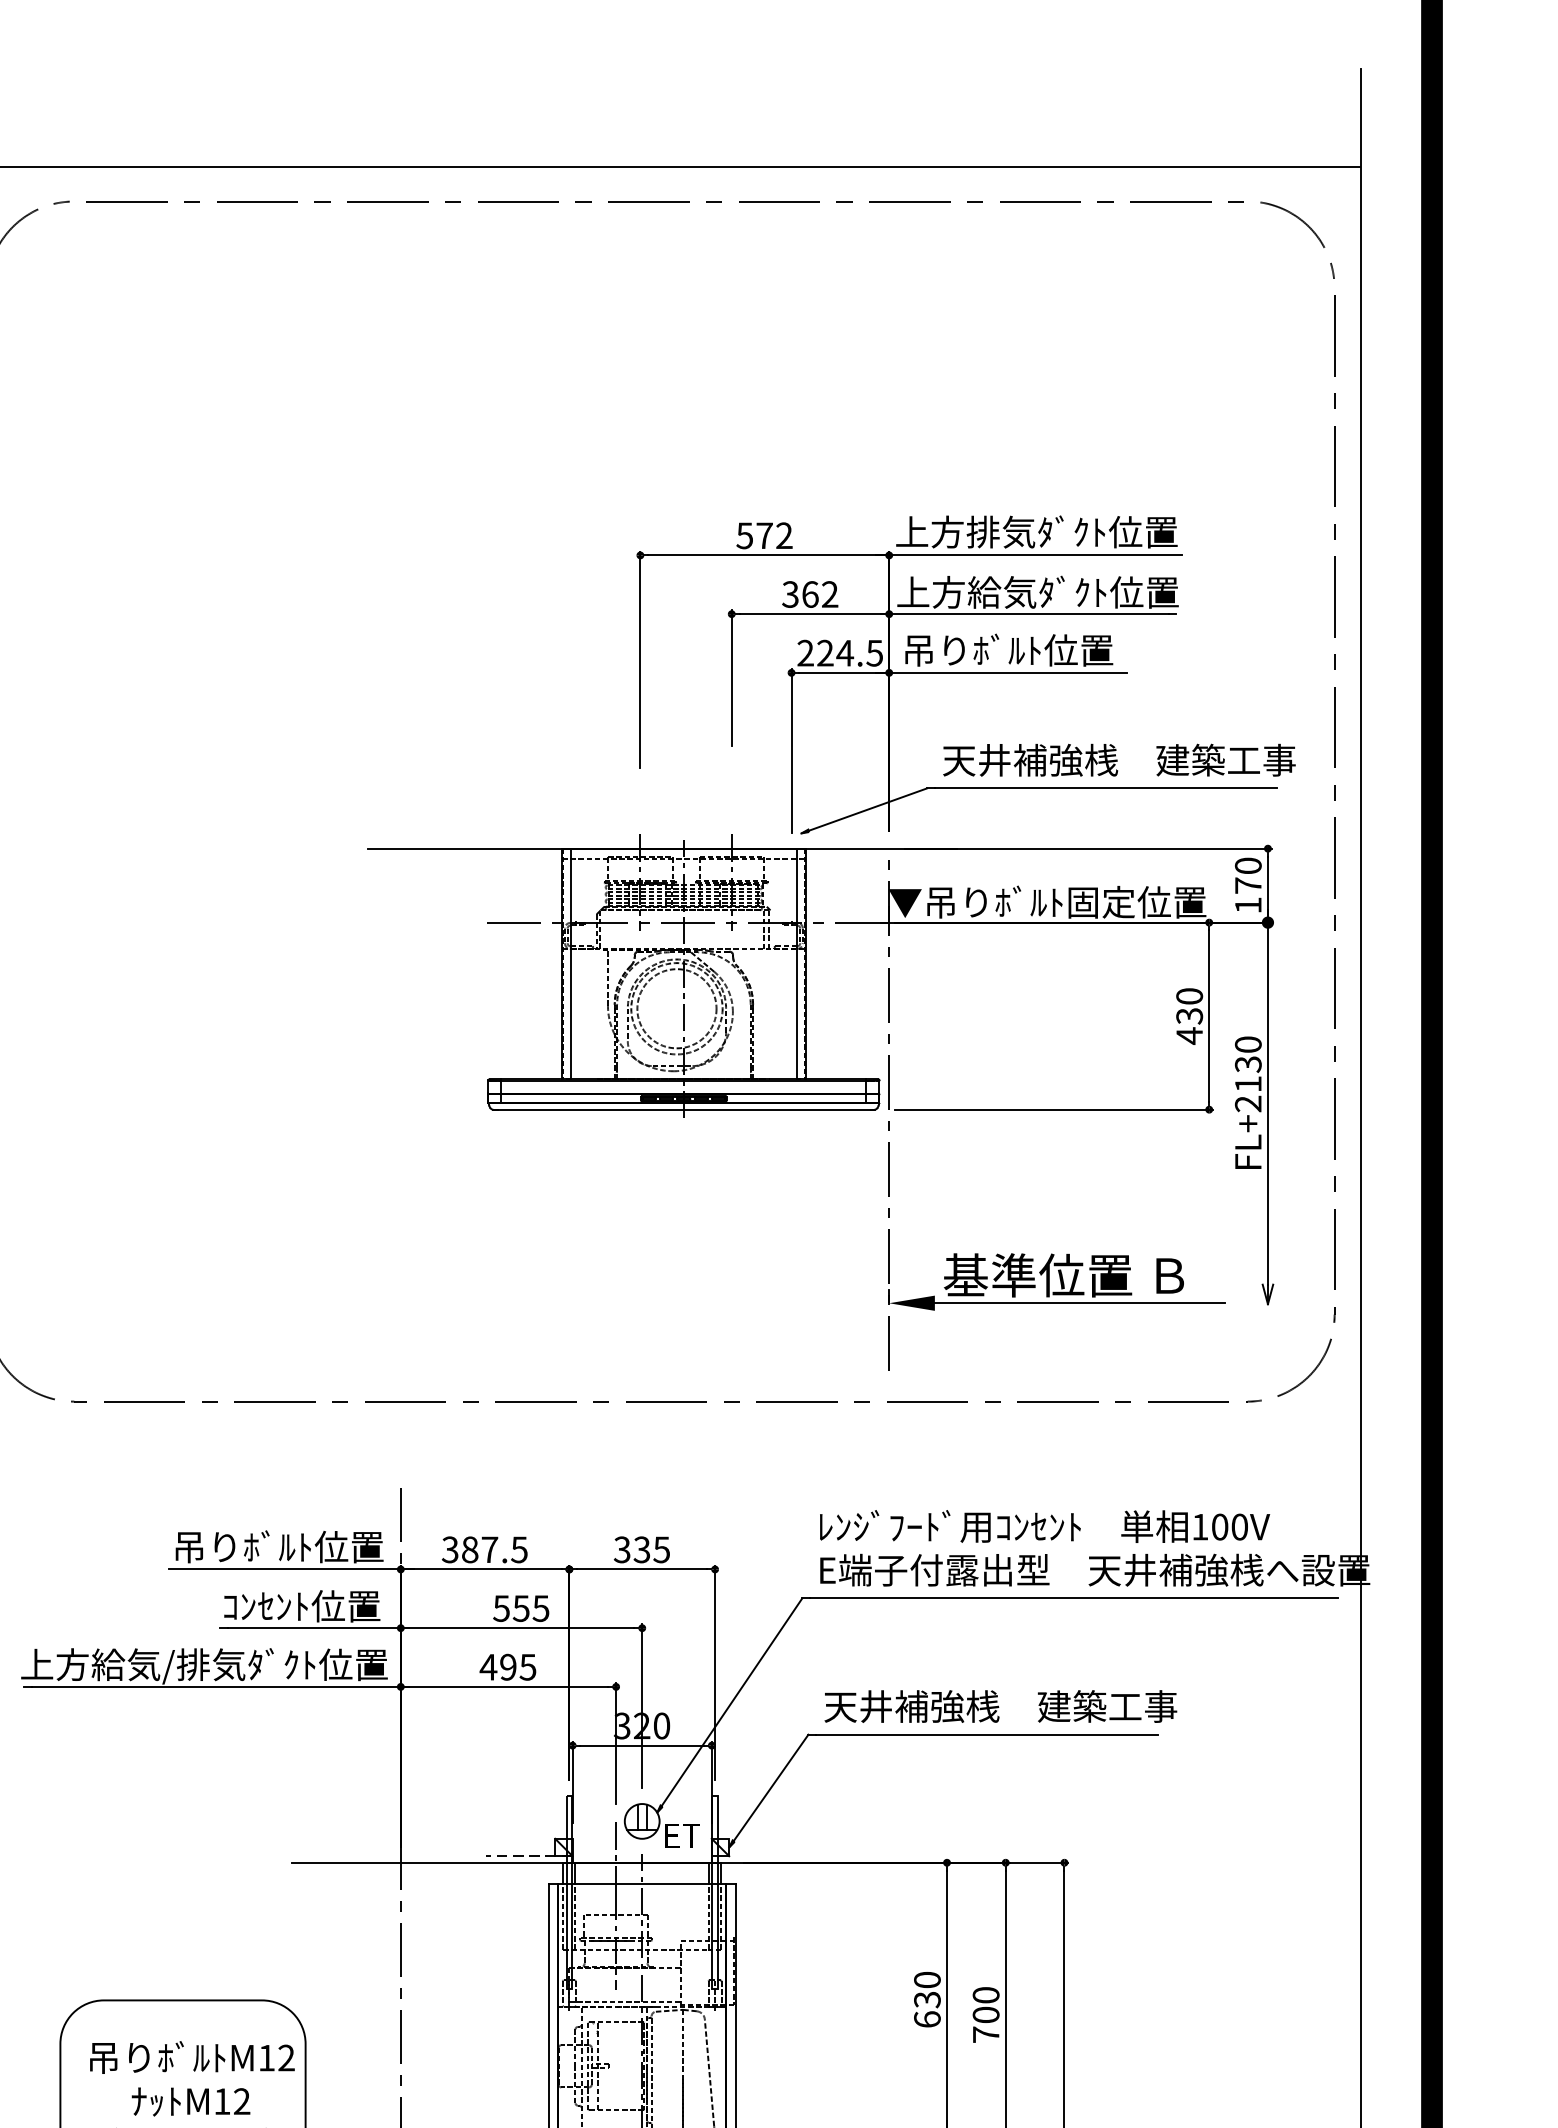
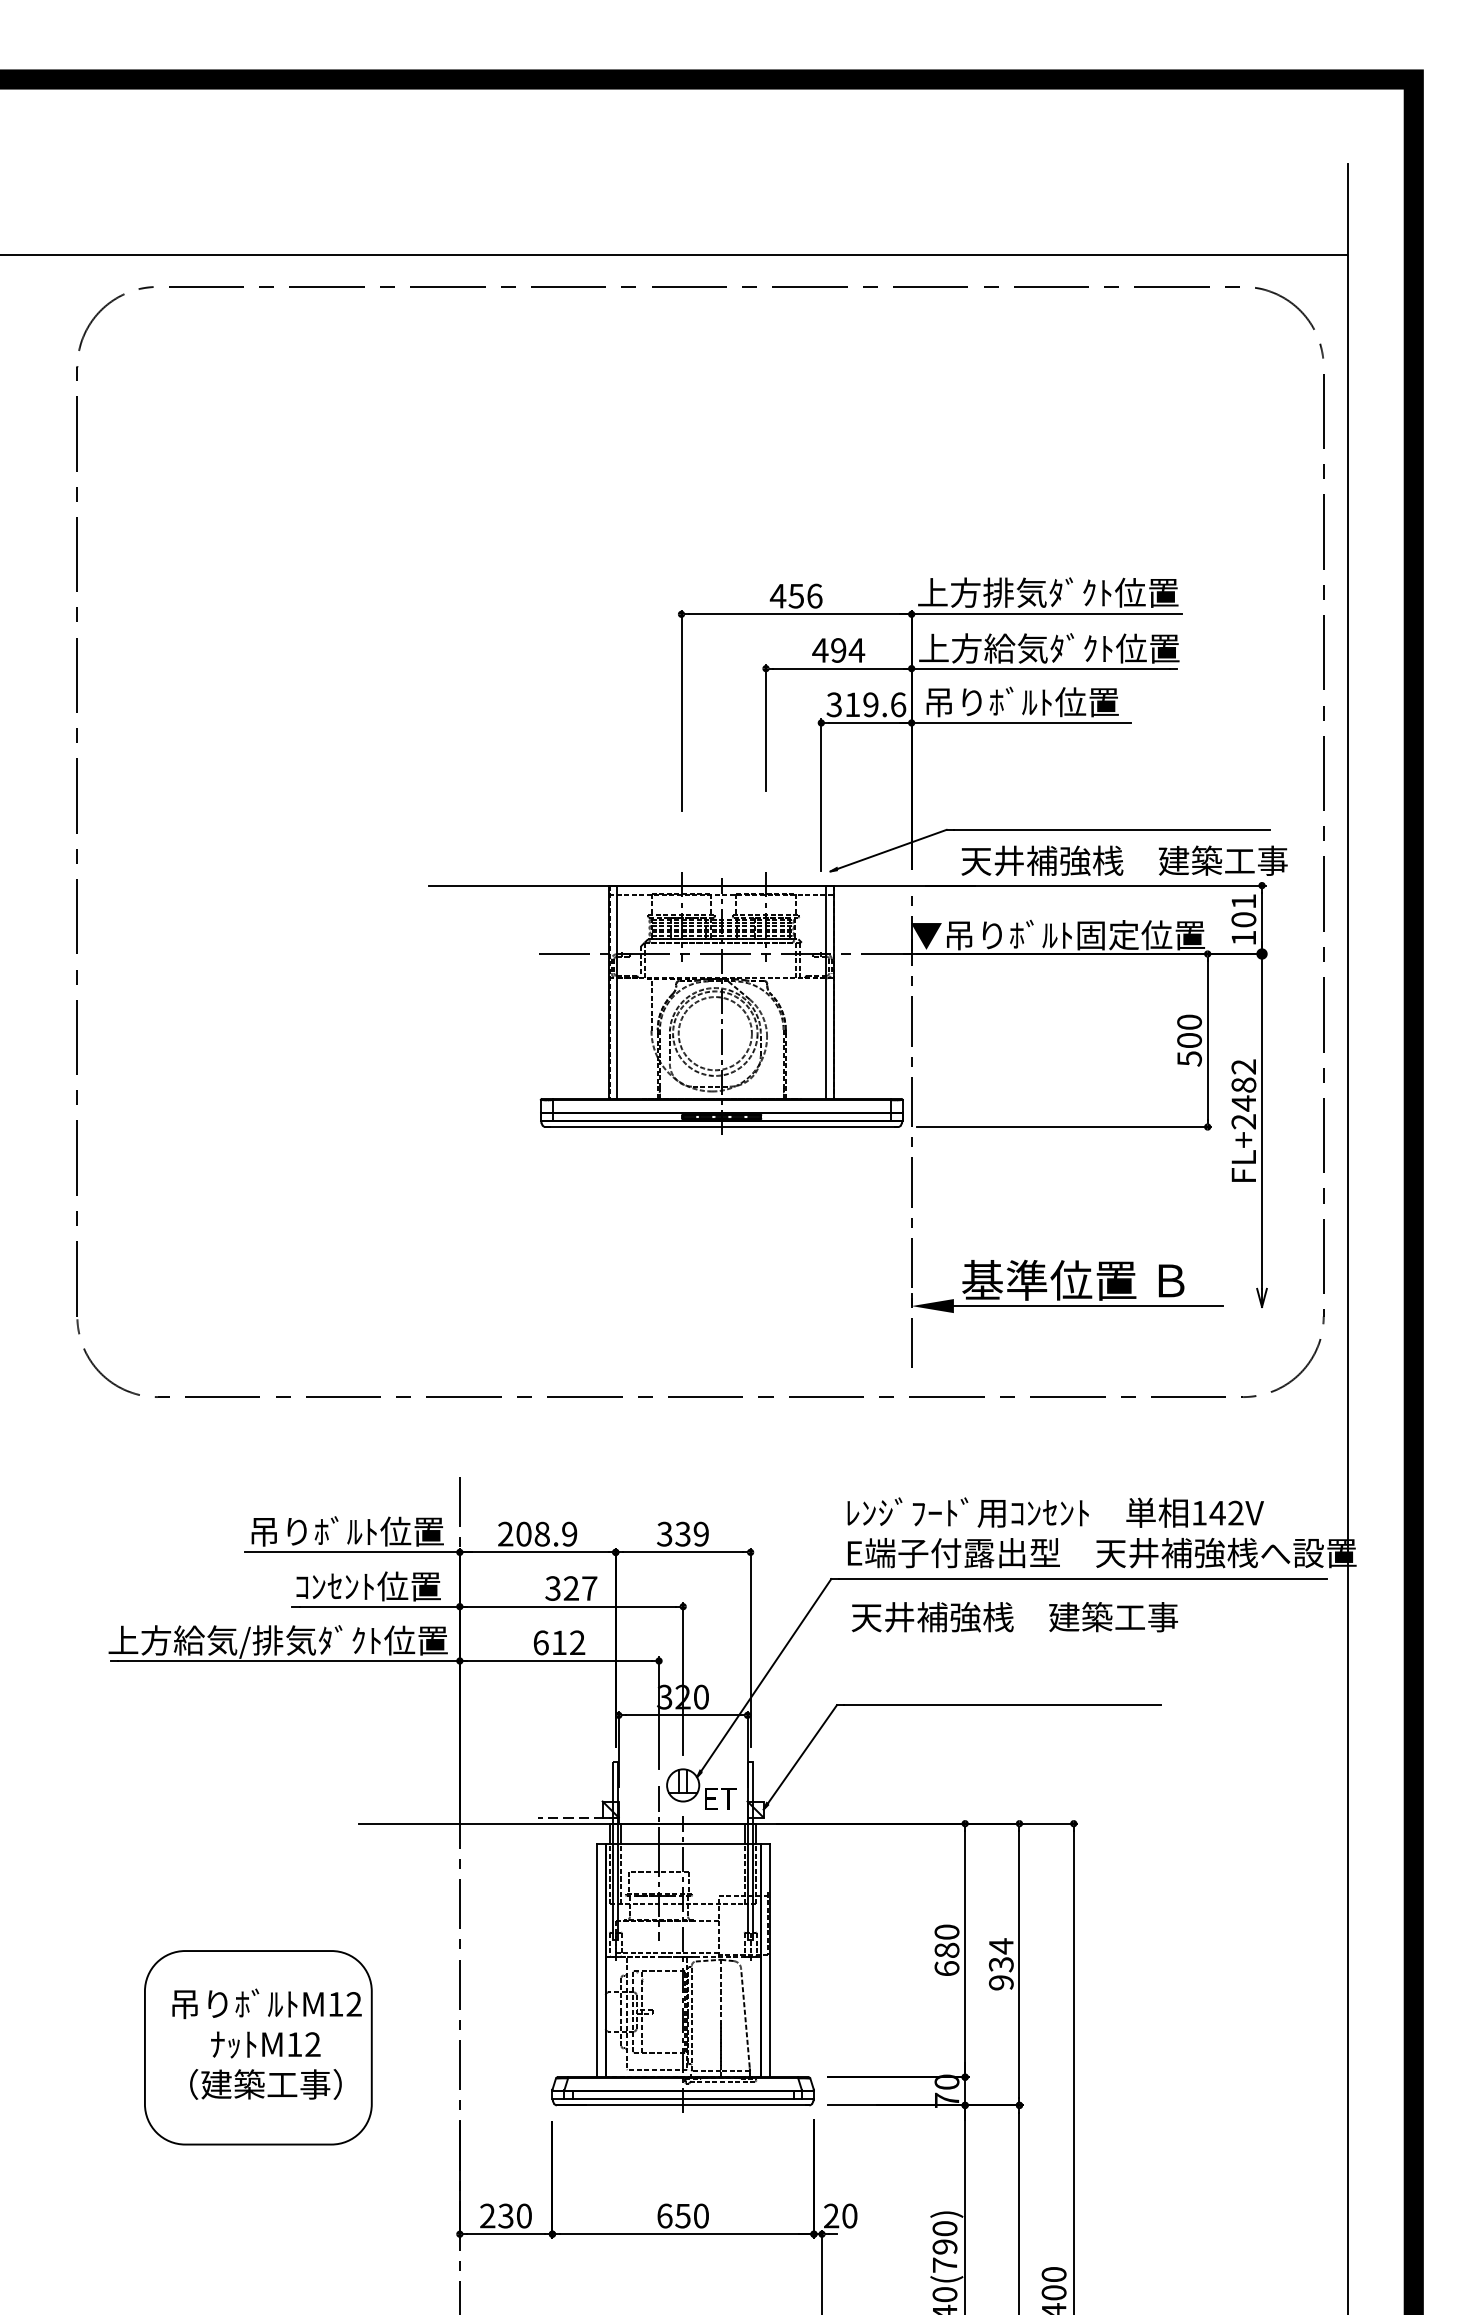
text: (763, 535) -> (795, 595), 572 -> 456
text: (810, 594) -> (838, 650), 362 -> 494
text: (840, 652) -> (866, 704), 224.5 -> 319.6
text: (1119, 759) -> (1124, 860), moved
text: (1247, 875) -> (1243, 910), 170 -> 101
text: (1189, 1026) -> (1189, 1050), 430 -> 500
text: (1247, 1064) -> (1243, 1085), FL+2130 -> FL+2482
text: (1229, 1526) -> (1226, 1512), 100V -> 142V
text: (484, 1549) -> (537, 1533), 387.5 -> 208.9
text: (660, 1549) -> (700, 1533), 335 -> 339
text: (521, 1608) -> (571, 1588), 555 -> 327
text: (507, 1666) -> (558, 1642), 495 -> 612
text: (1000, 1706) -> (1014, 1617), moved
text: (926, 1999) -> (946, 1950), 630 -> 680
text: (985, 2014) -> (1000, 1964), 700 -> 934

